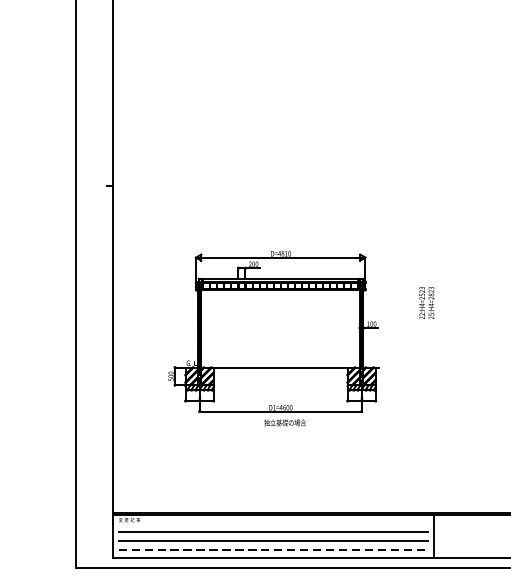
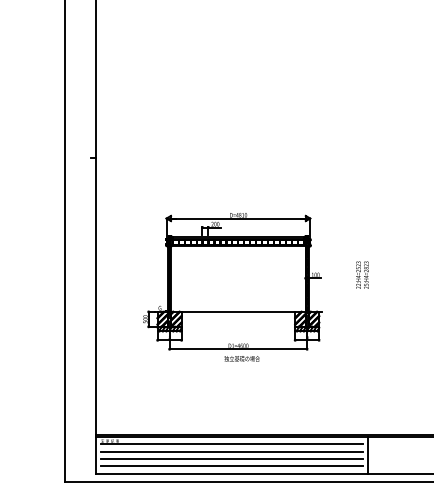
text: (426, 302) -> (362, 274), moved
line: (272, 523) -> (231, 444), added
line: (273, 549) -> (232, 466), dashed -> solid

